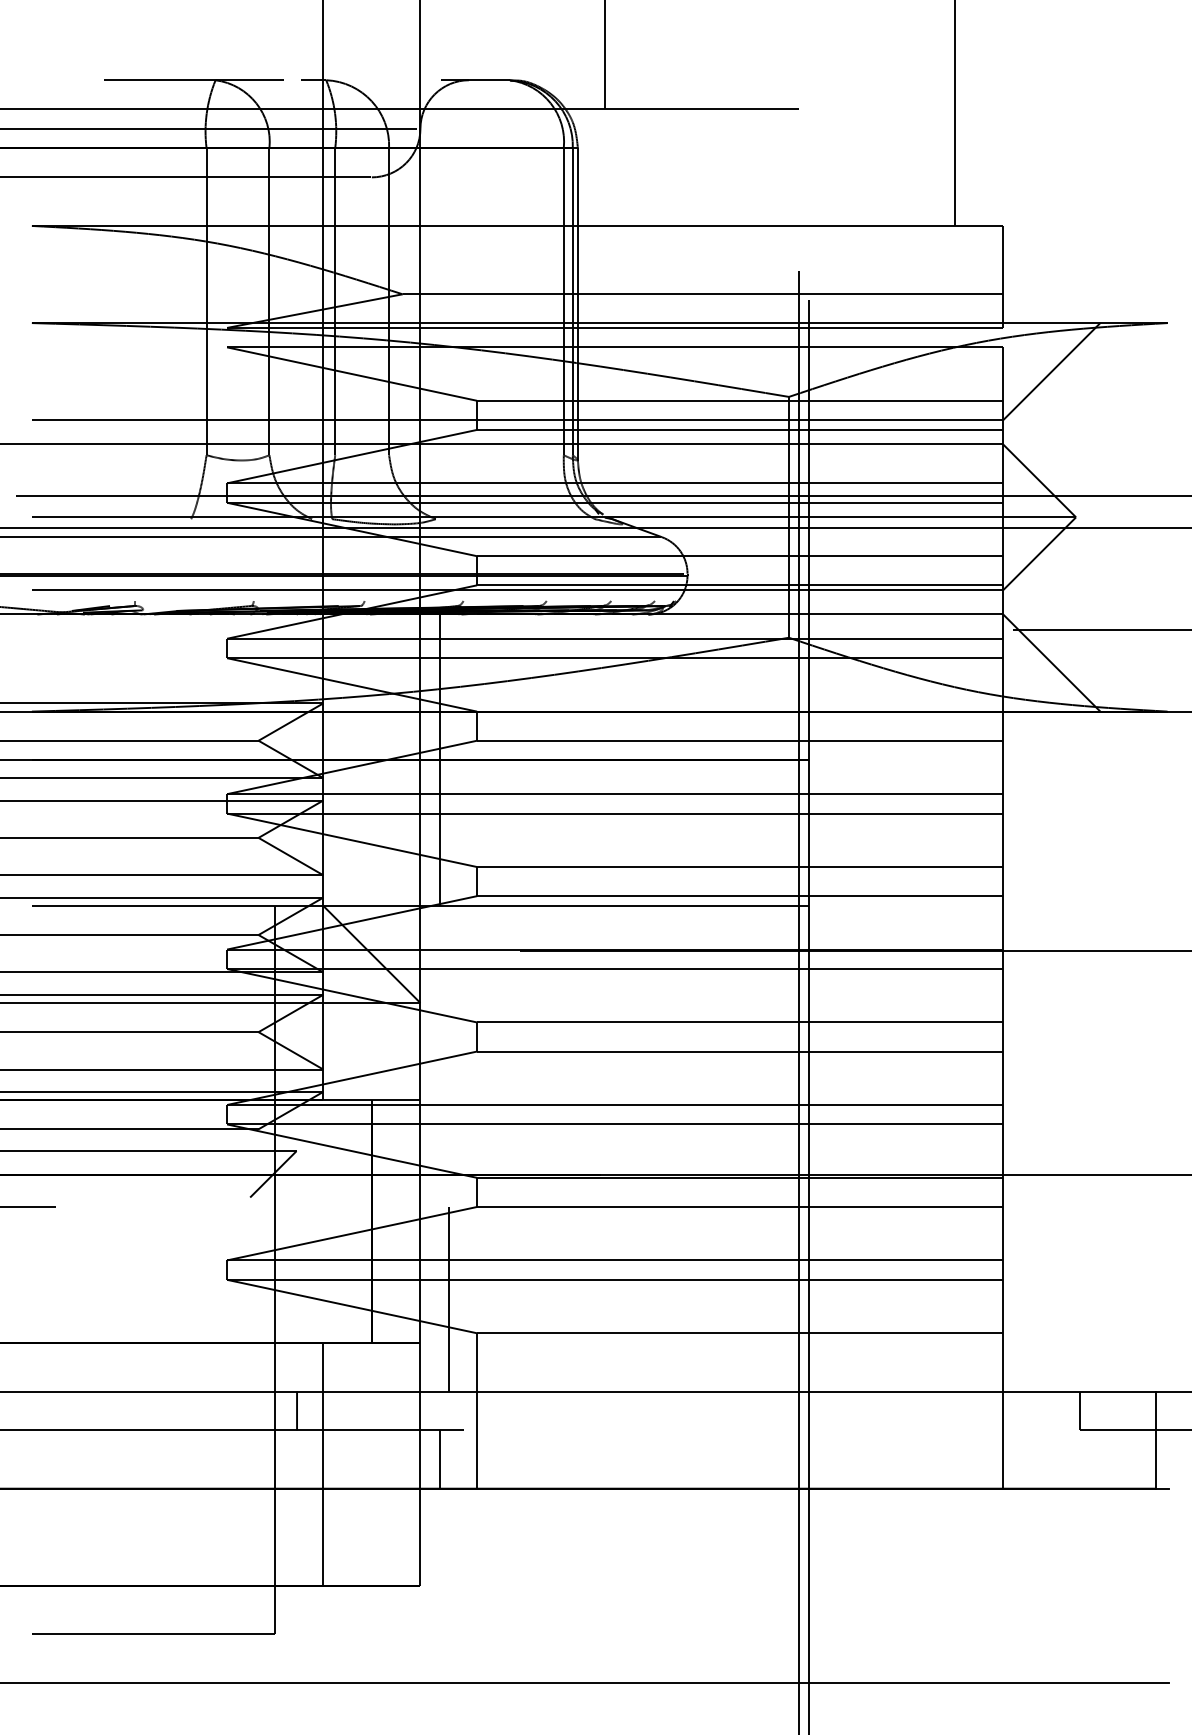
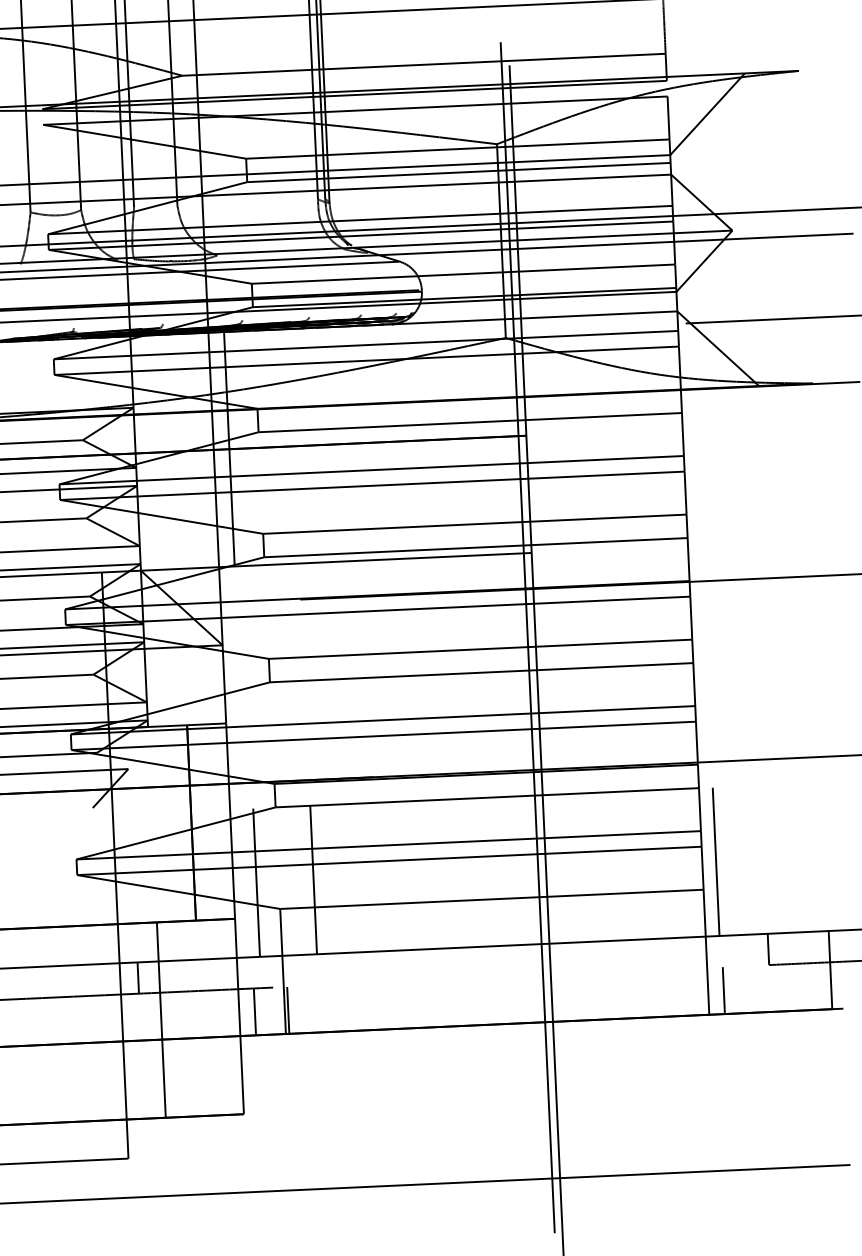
line: (520, 1299) -> (313, 880), added
line: (1020, 1299) -> (716, 861), added
line: (481, 1459) -> (288, 1010), added
line: (1022, 1459) -> (723, 990), added

